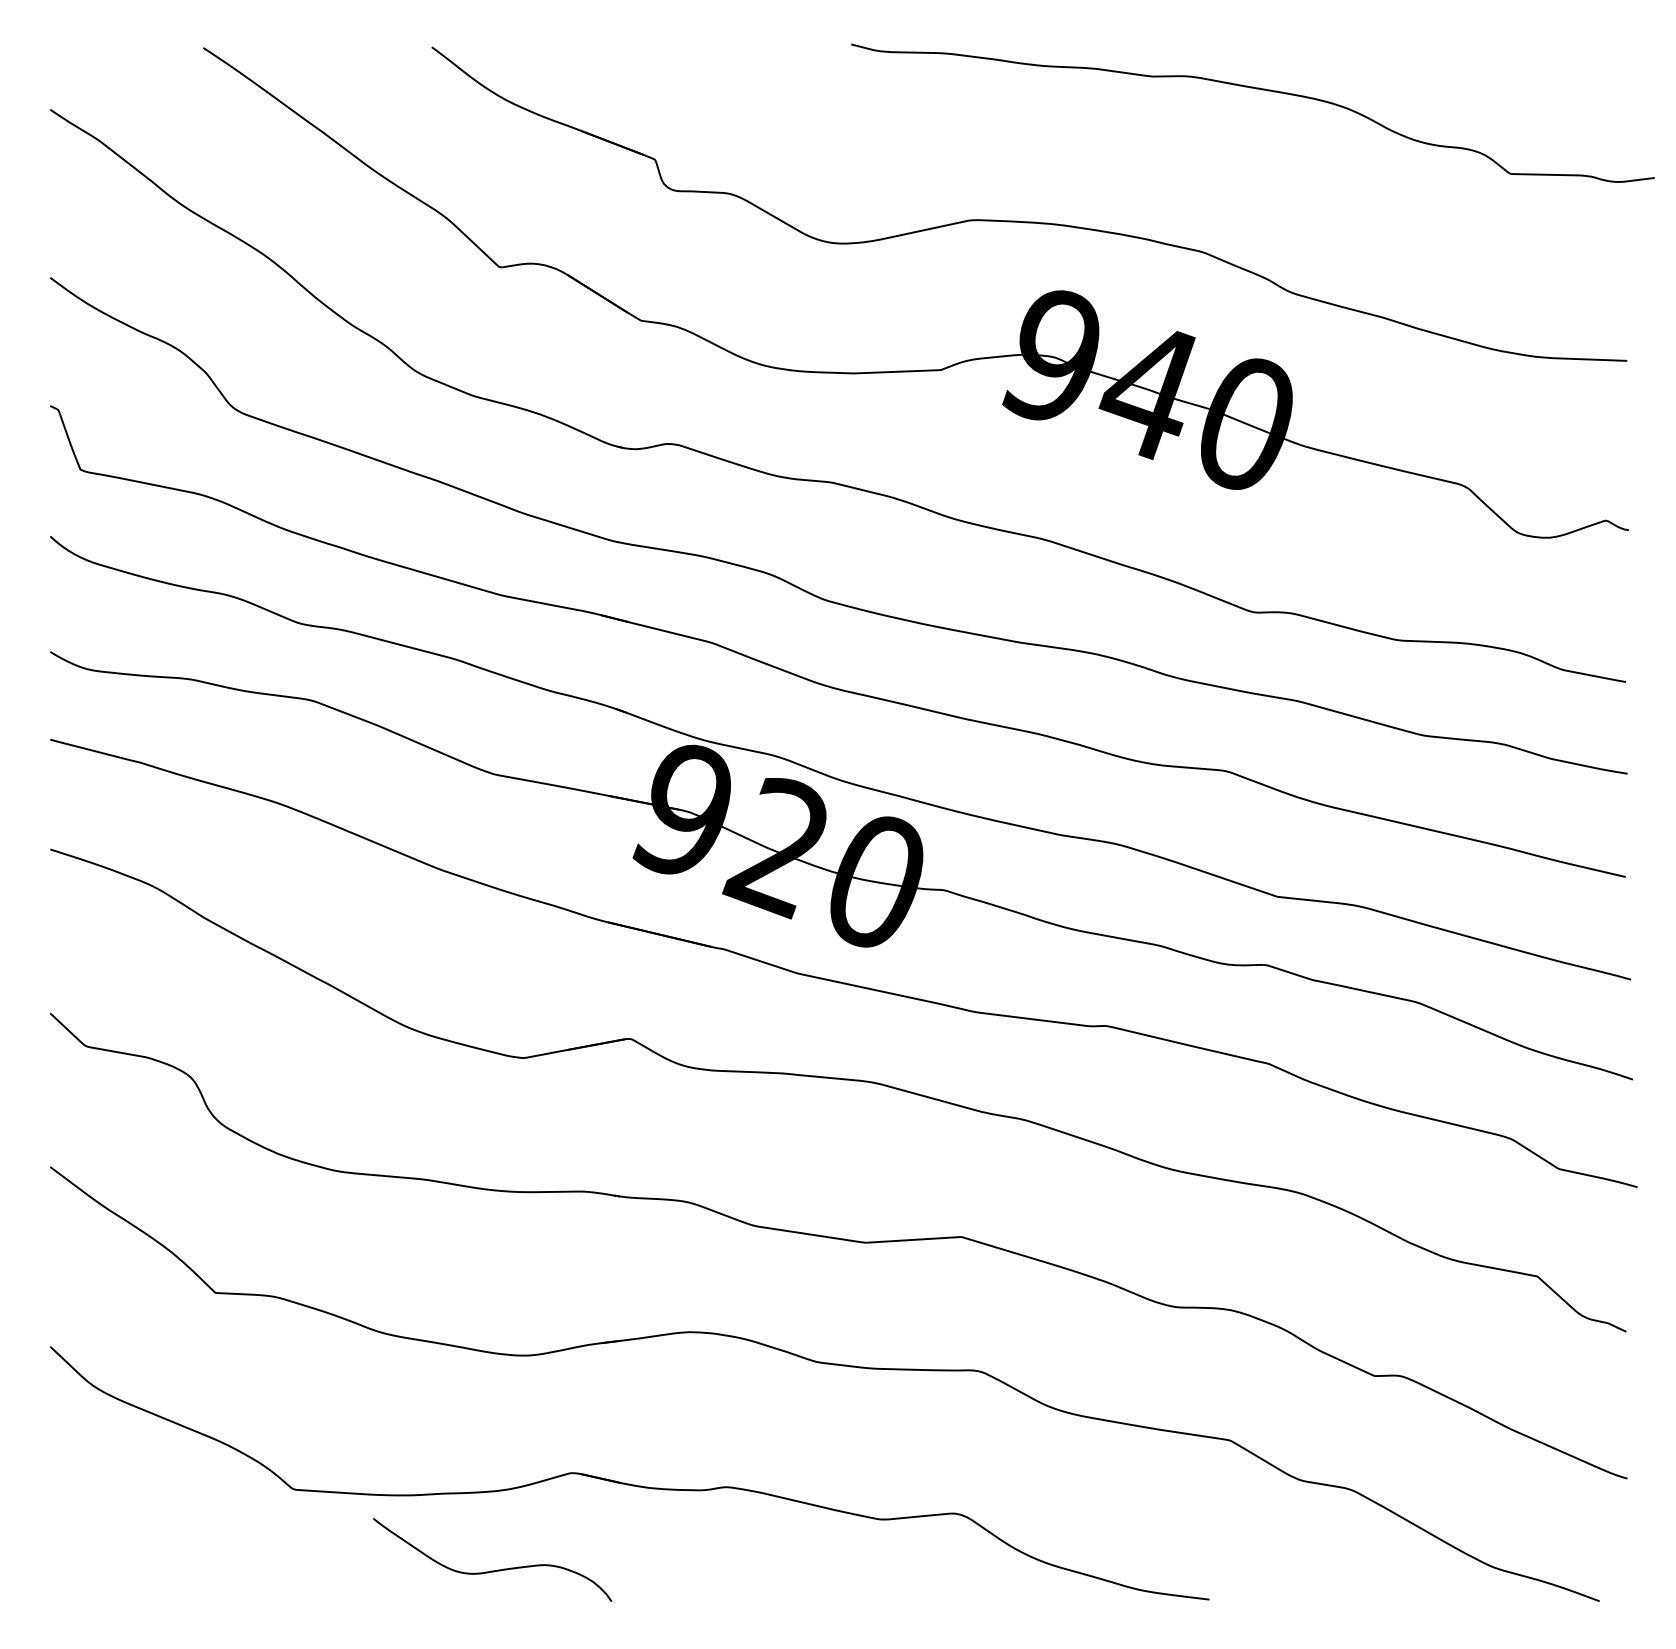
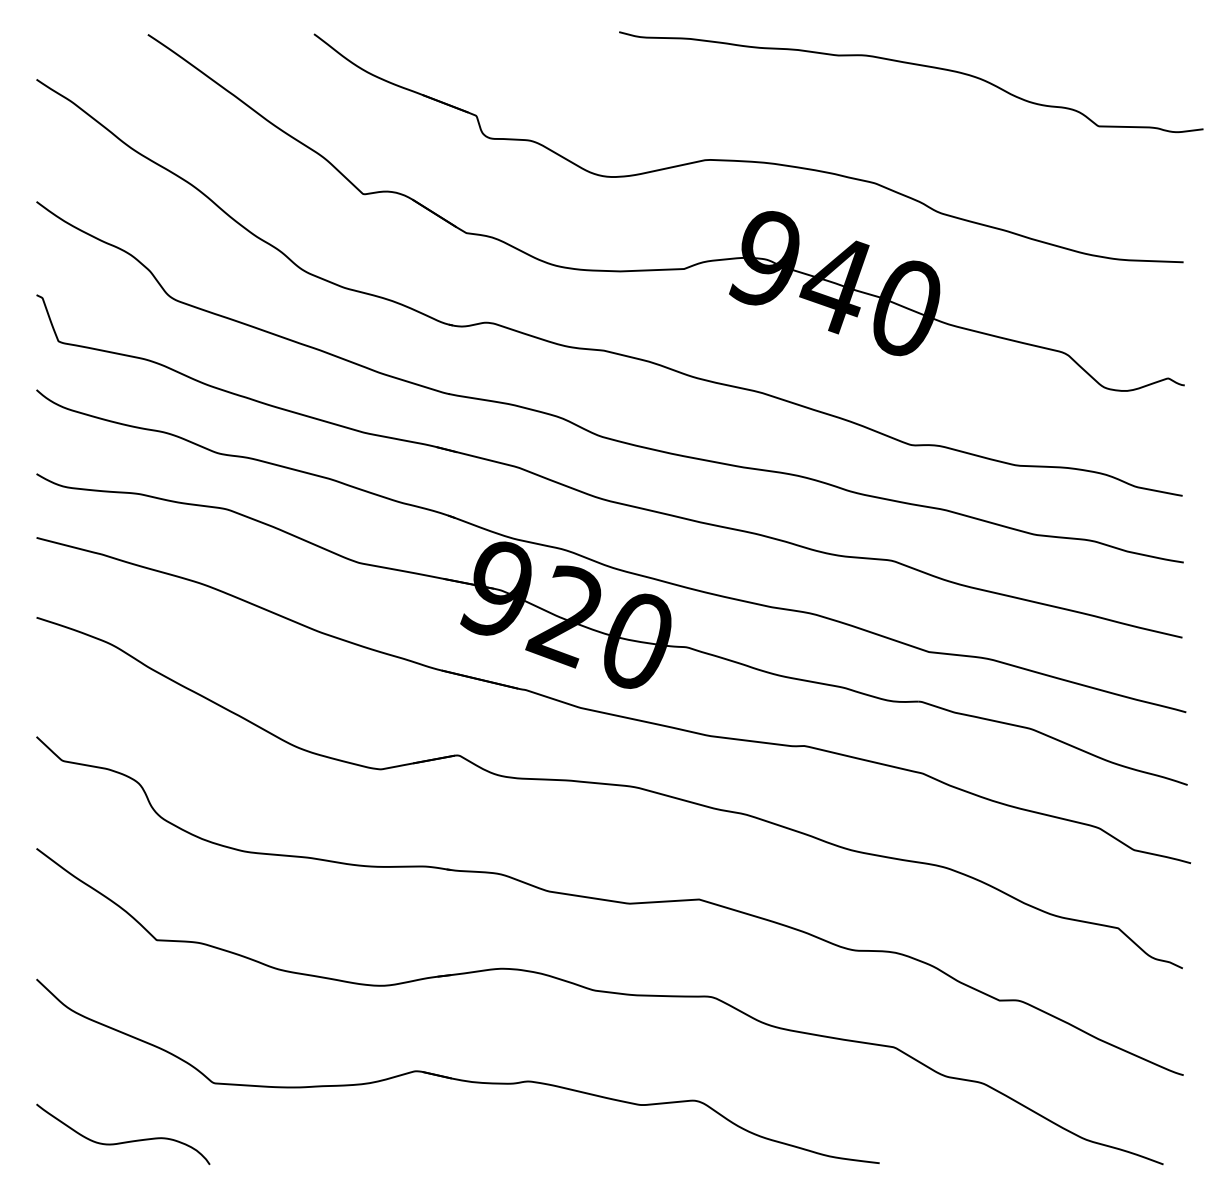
curve: (492, 1569) -> (123, 1141), moved

